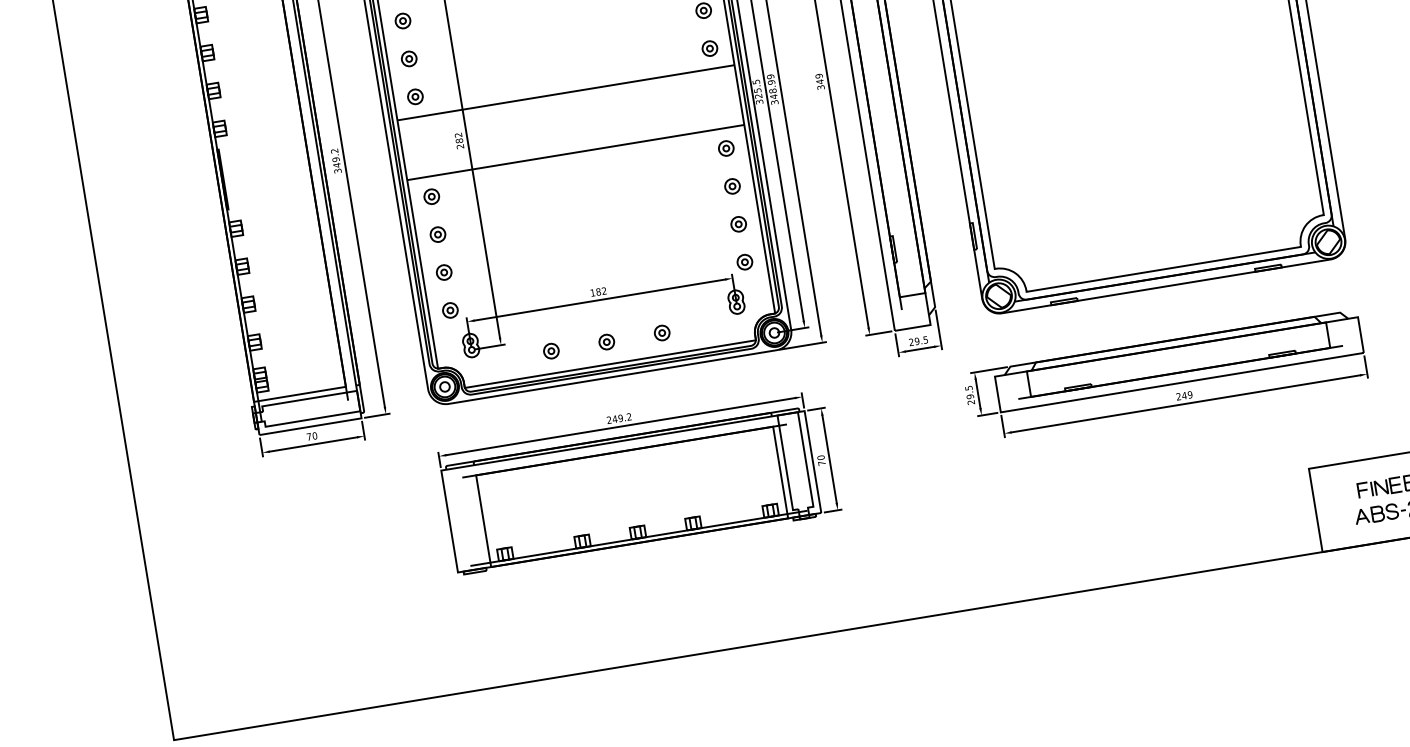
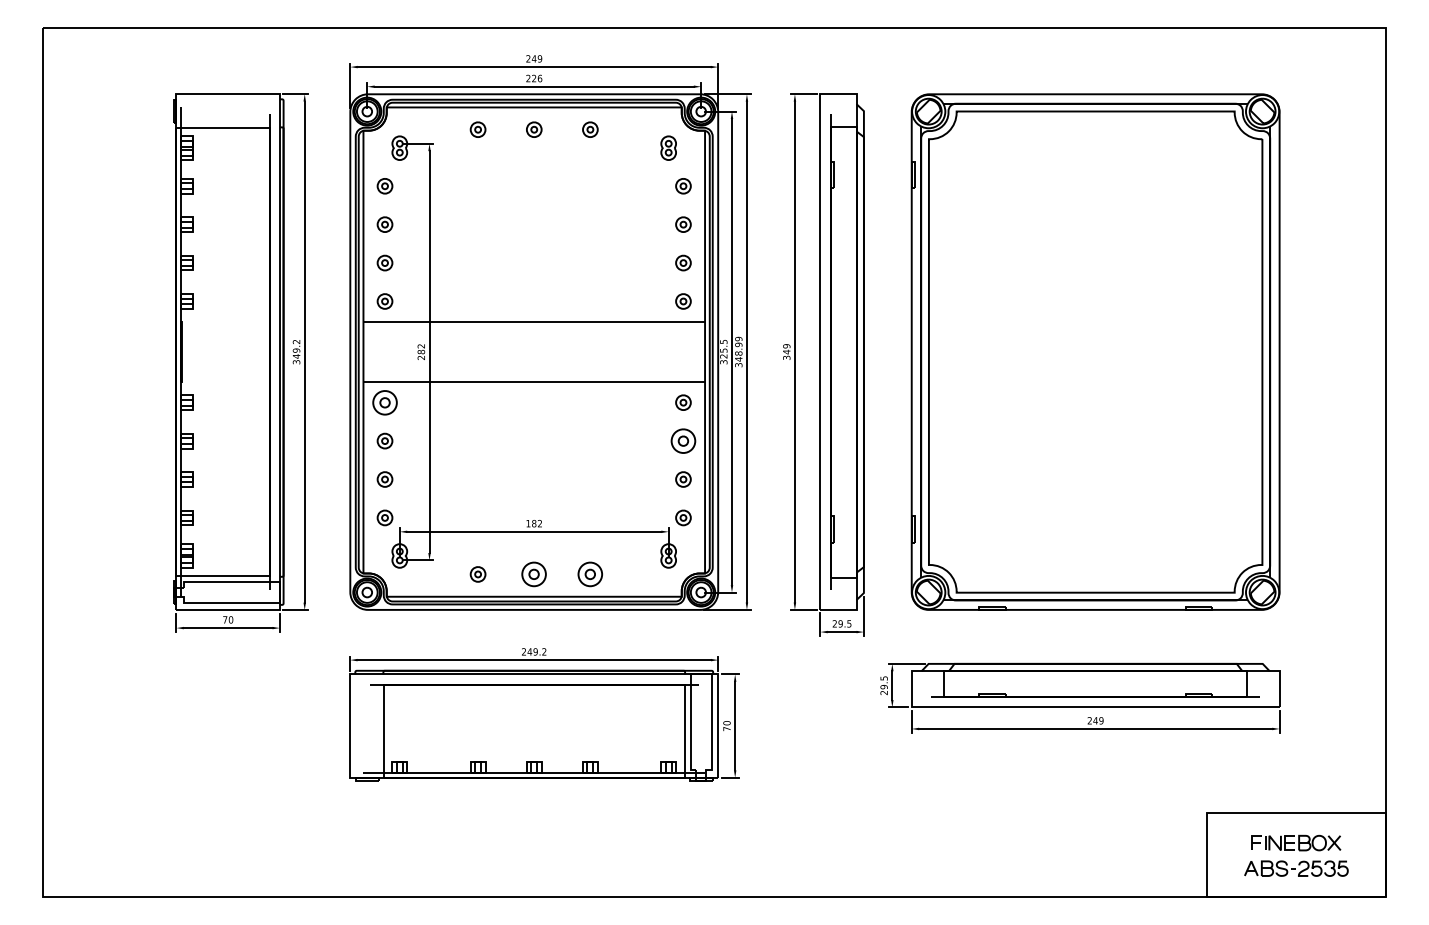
part: (732, 185) -> (683, 440), size x1.6
part: (431, 196) -> (384, 402), size x1.6
part: (662, 333) -> (590, 574), size x1.6
part: (607, 342) -> (534, 574), size x1.6

